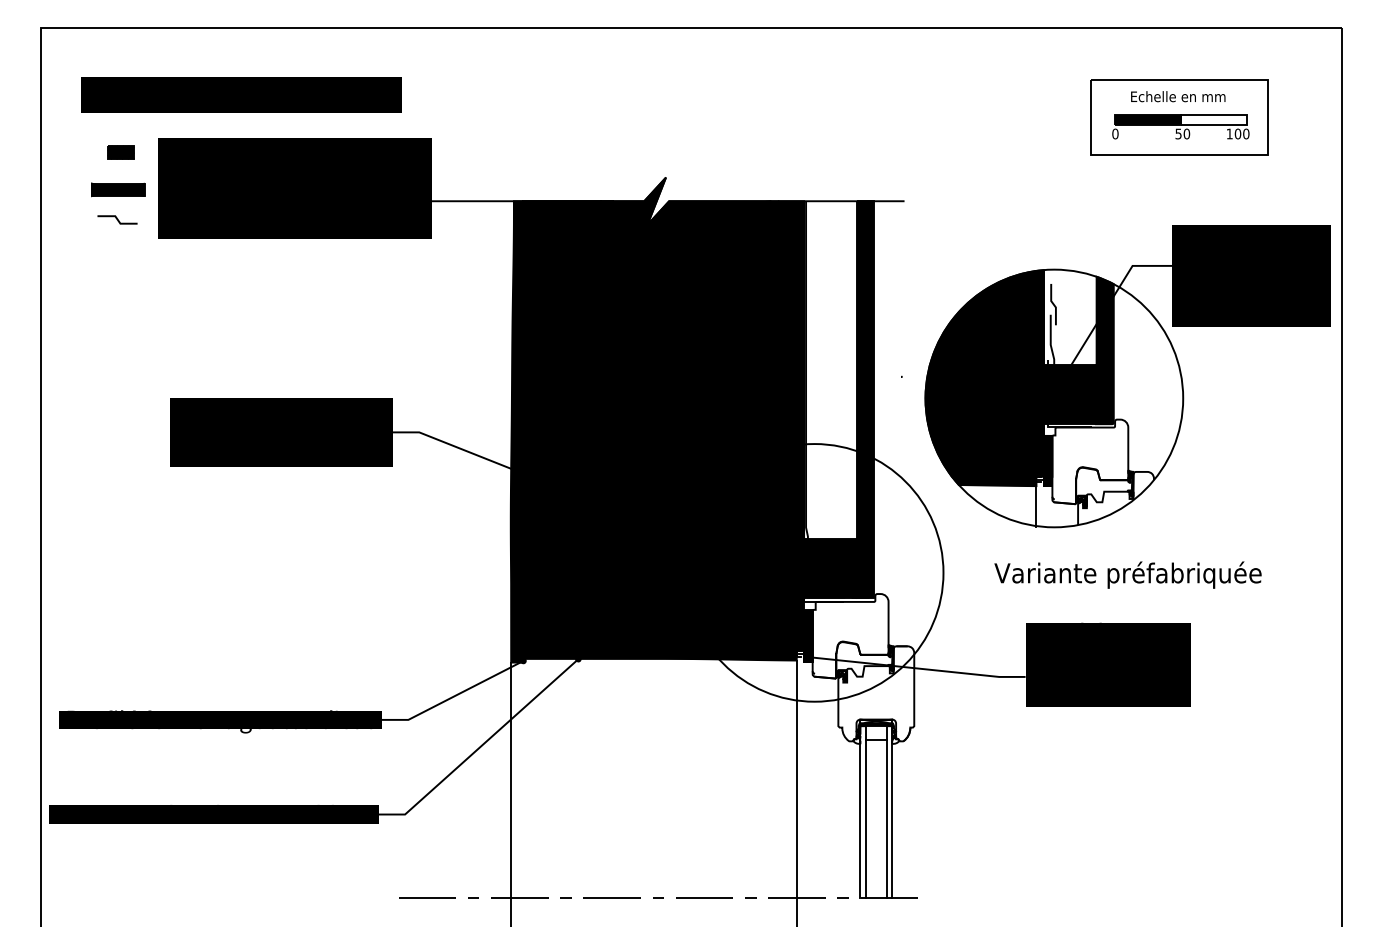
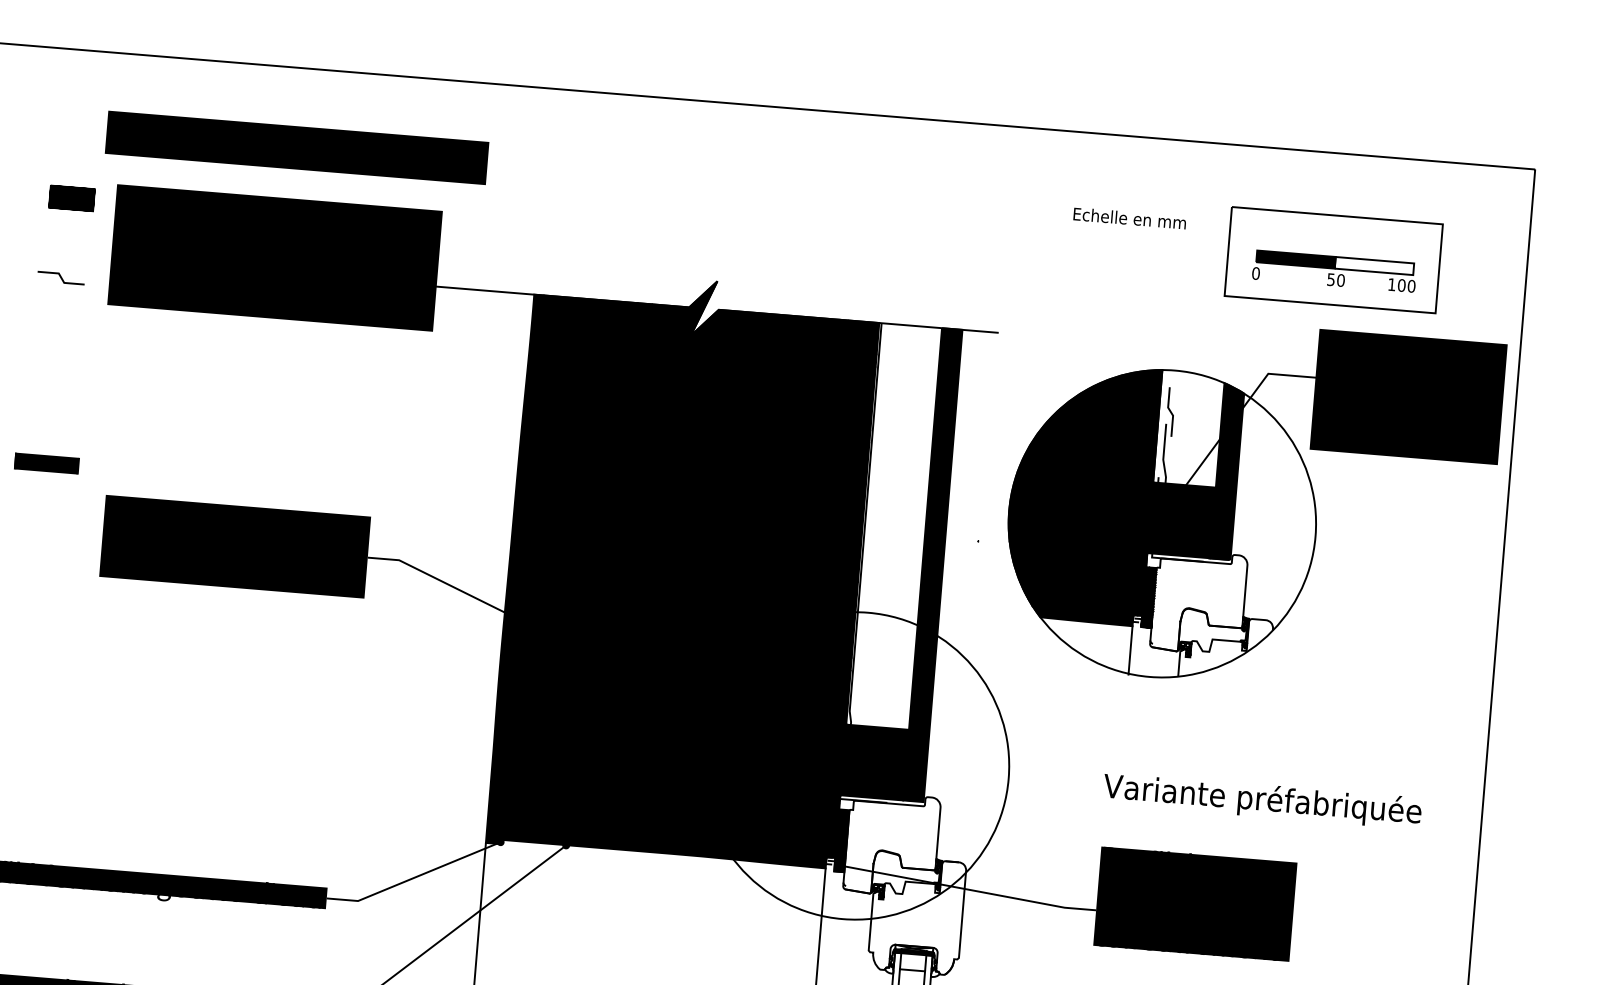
text: (241, 94) -> (296, 147), moved
text: (1178, 96) -> (1130, 218), moved
part: (120, 152) -> (71, 198), size x1.4
part: (118, 189) -> (47, 463), moved
part: (1127, 376) -> (1251, 504), moved
text: (1127, 574) -> (1261, 800), moved

